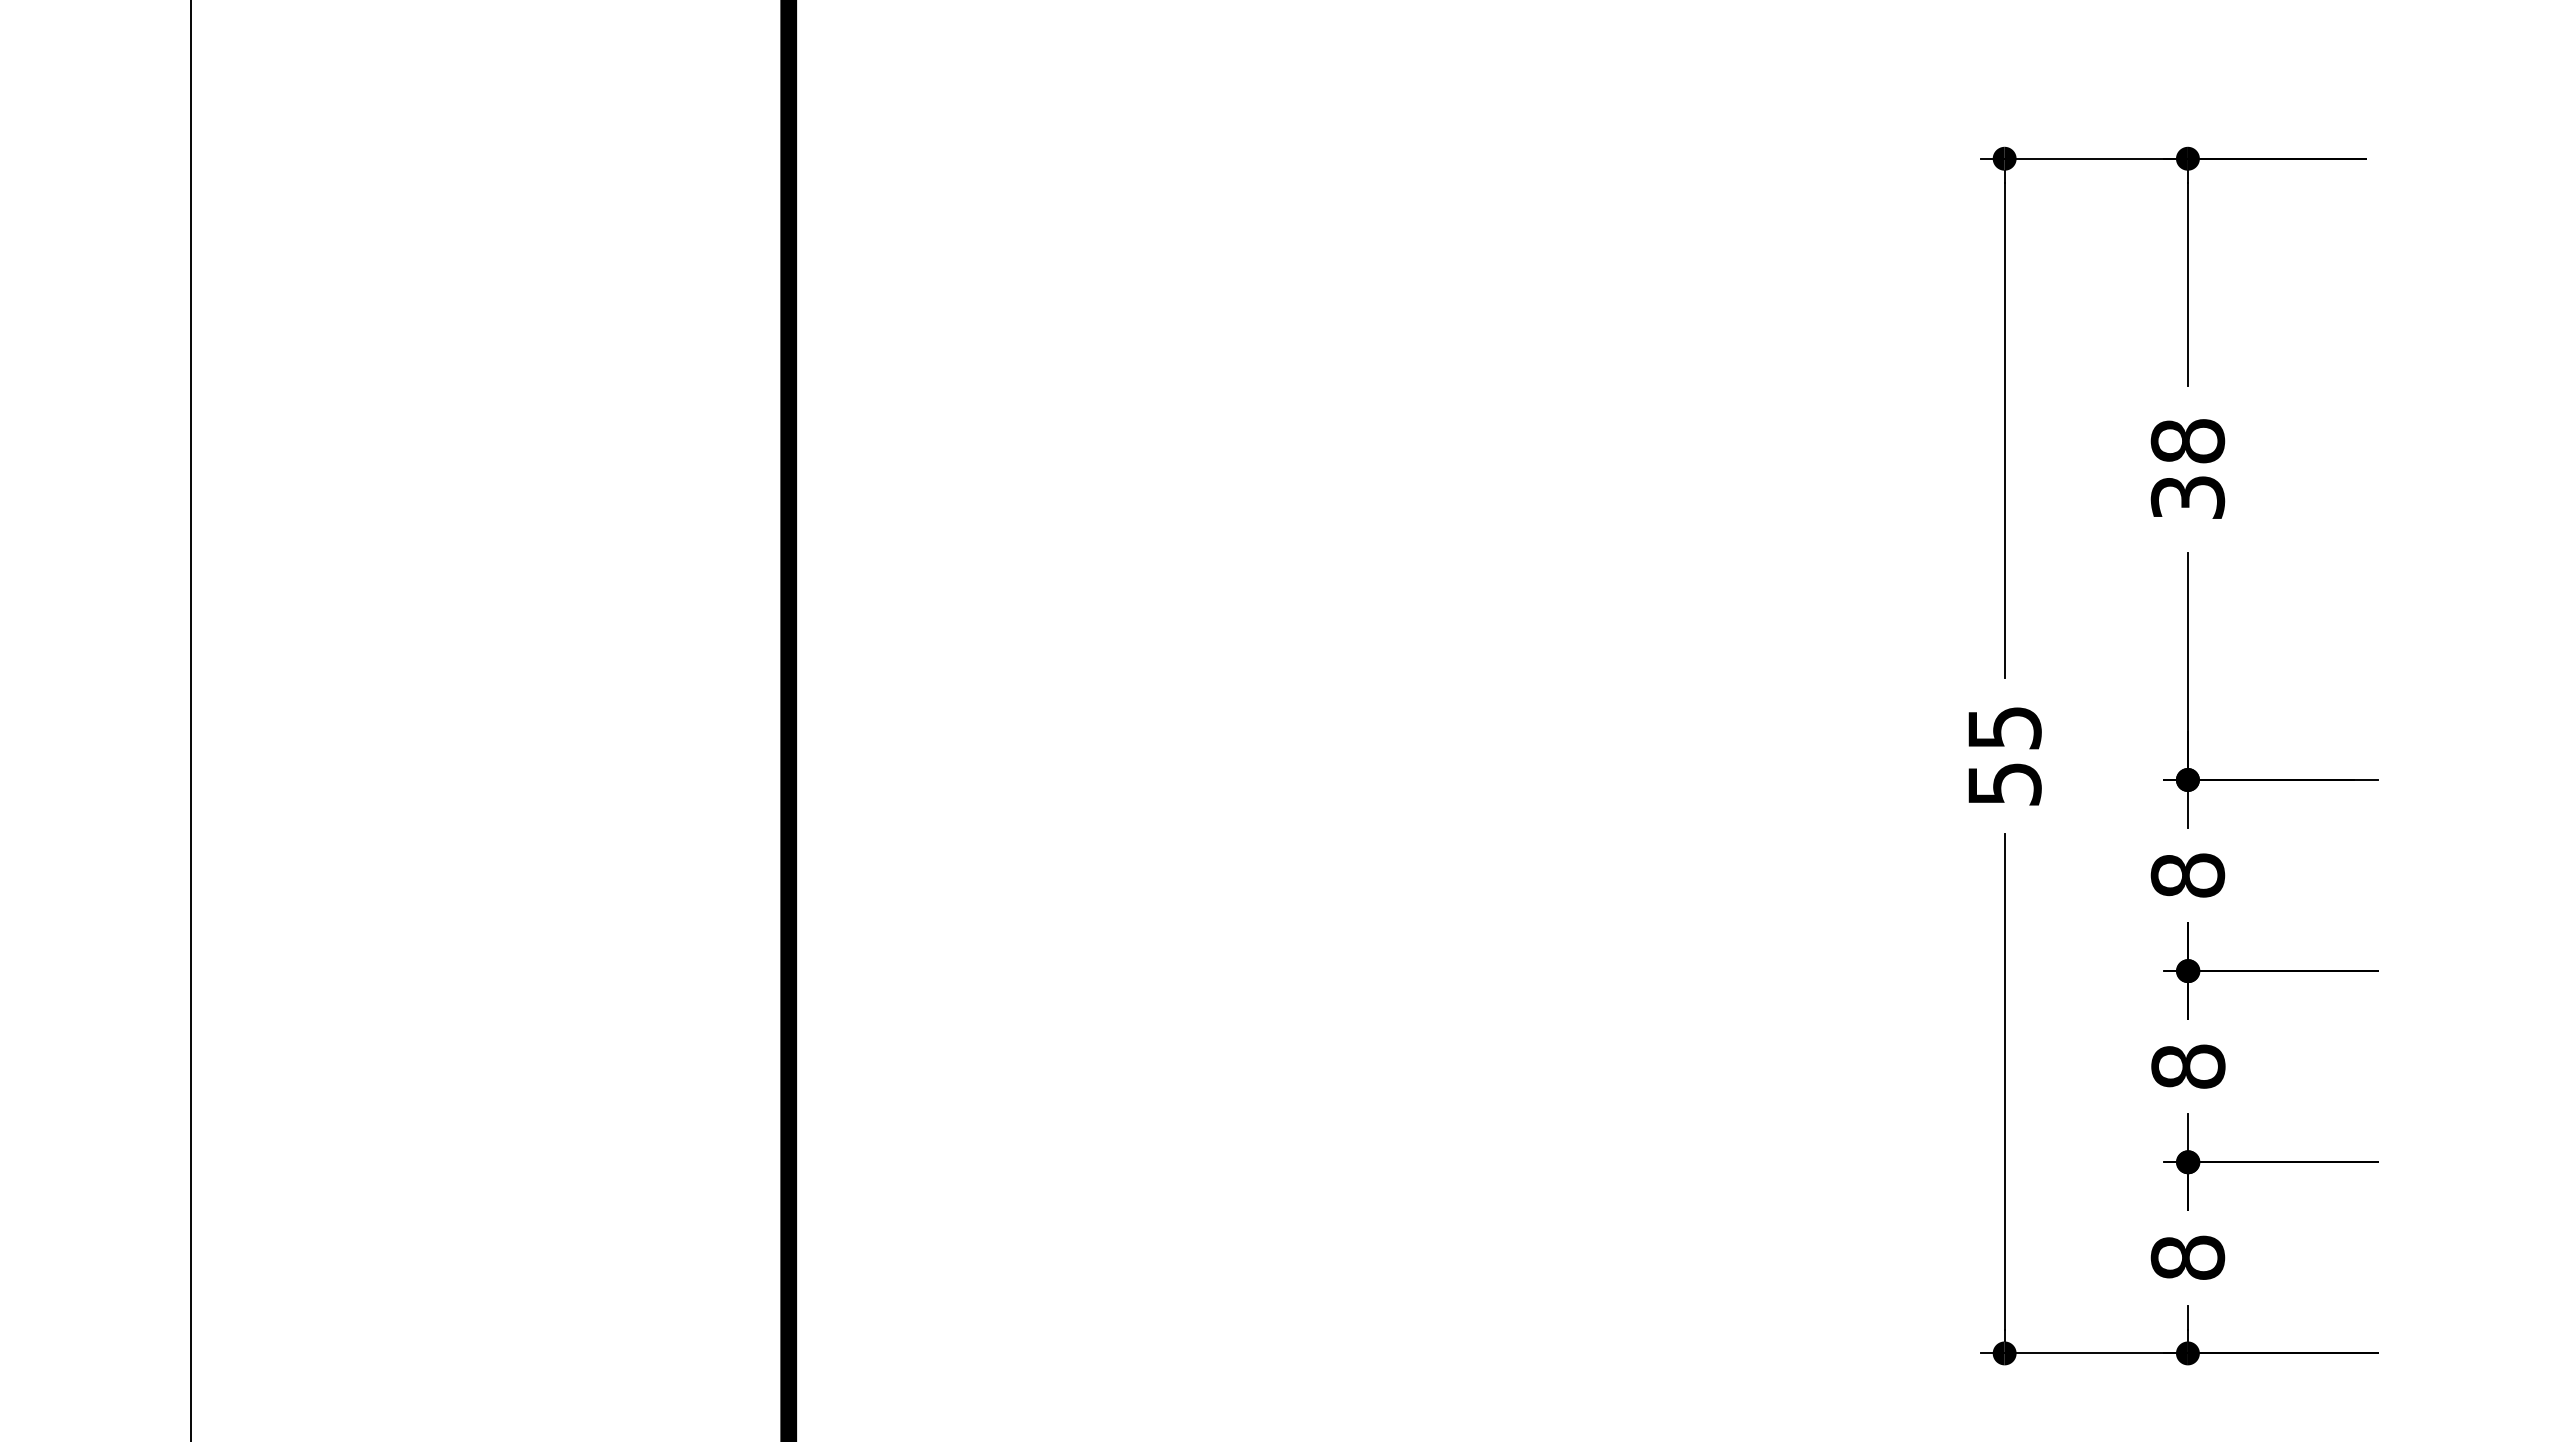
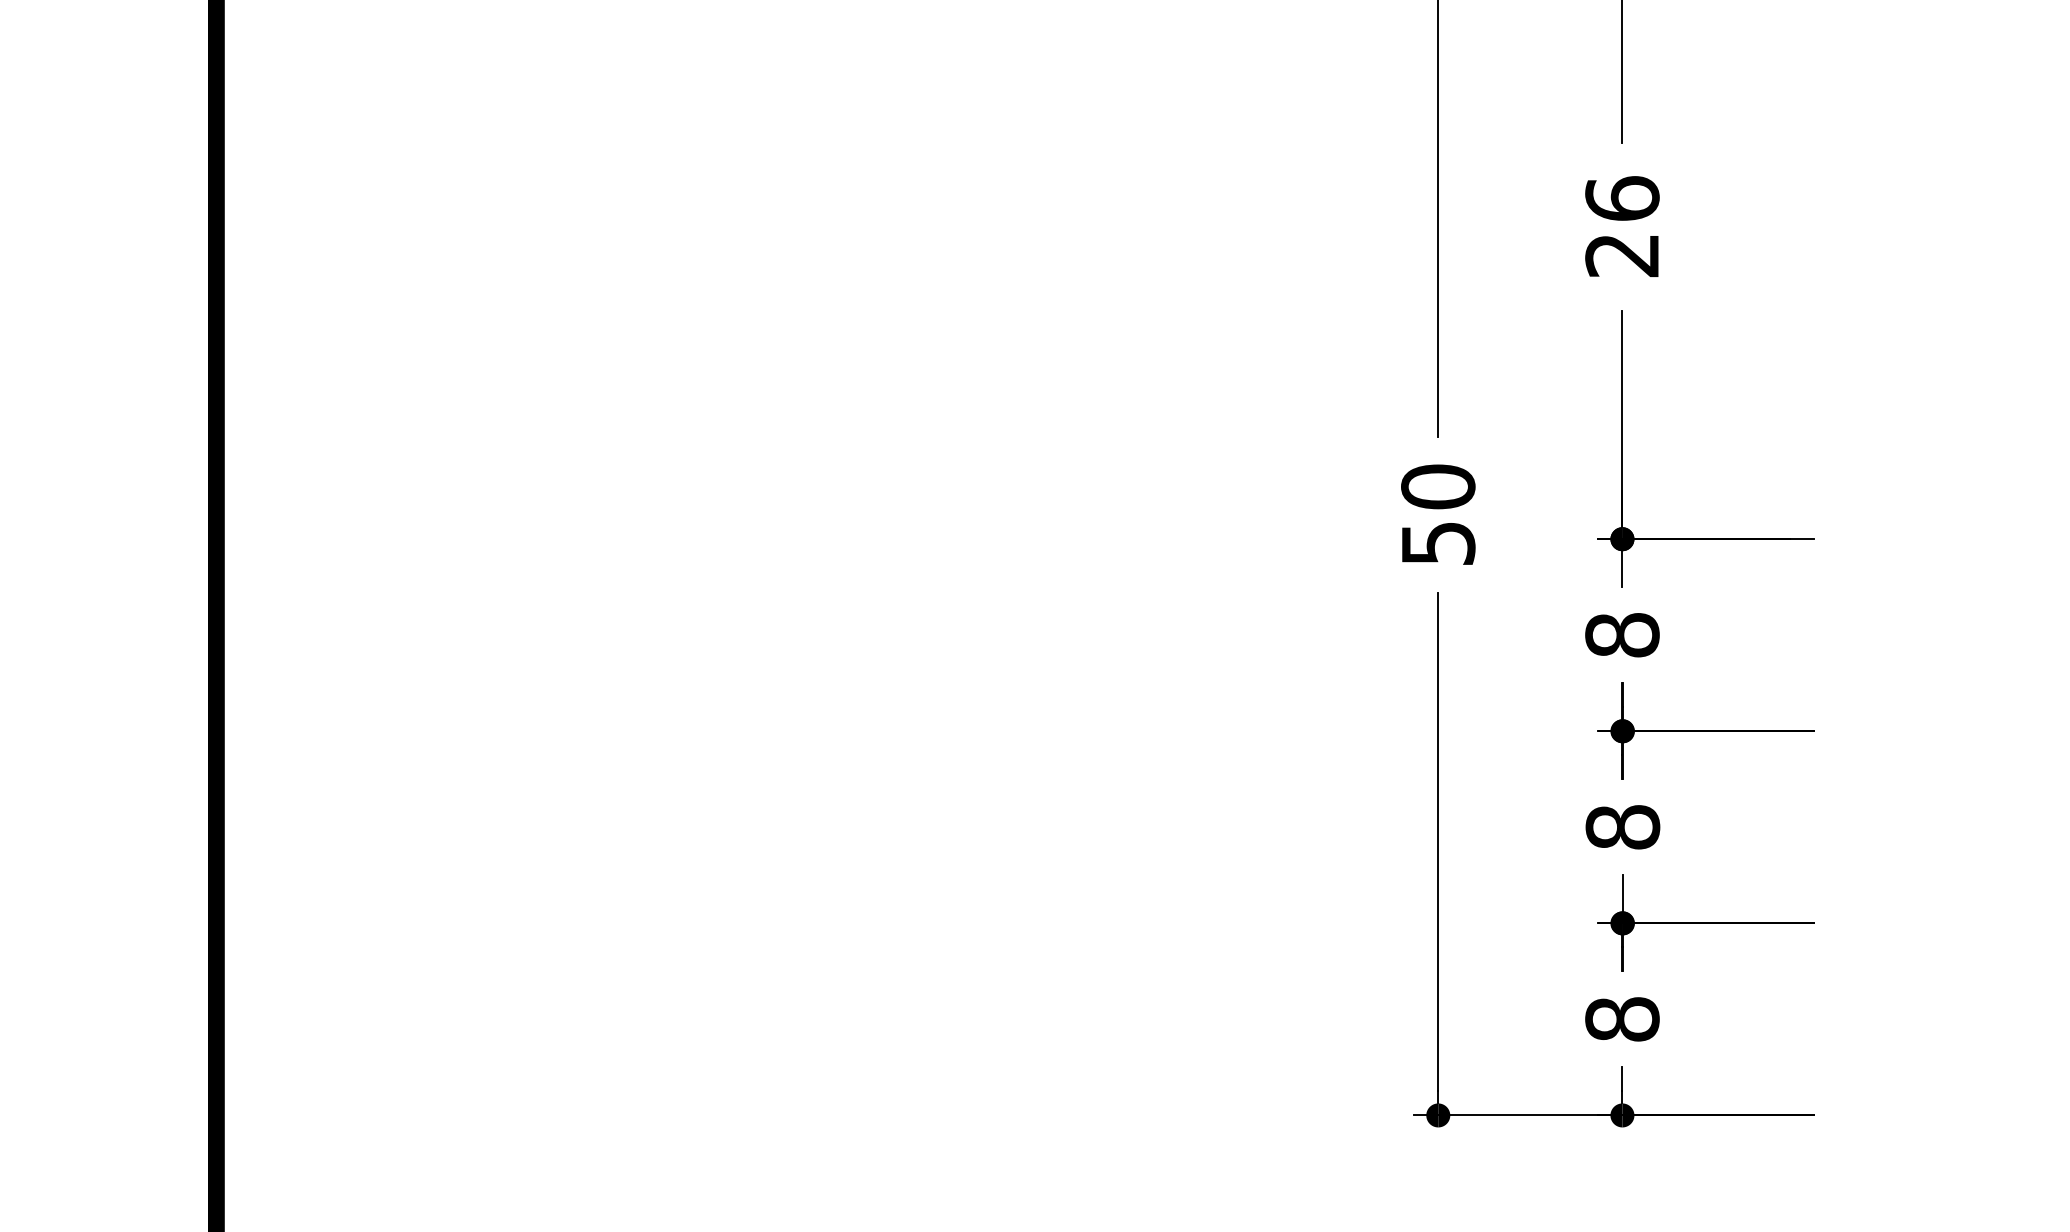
text: (2187, 468) -> (1622, 226), 38 -> 26
text: (2004, 727) -> (1438, 486), 55 -> 50

